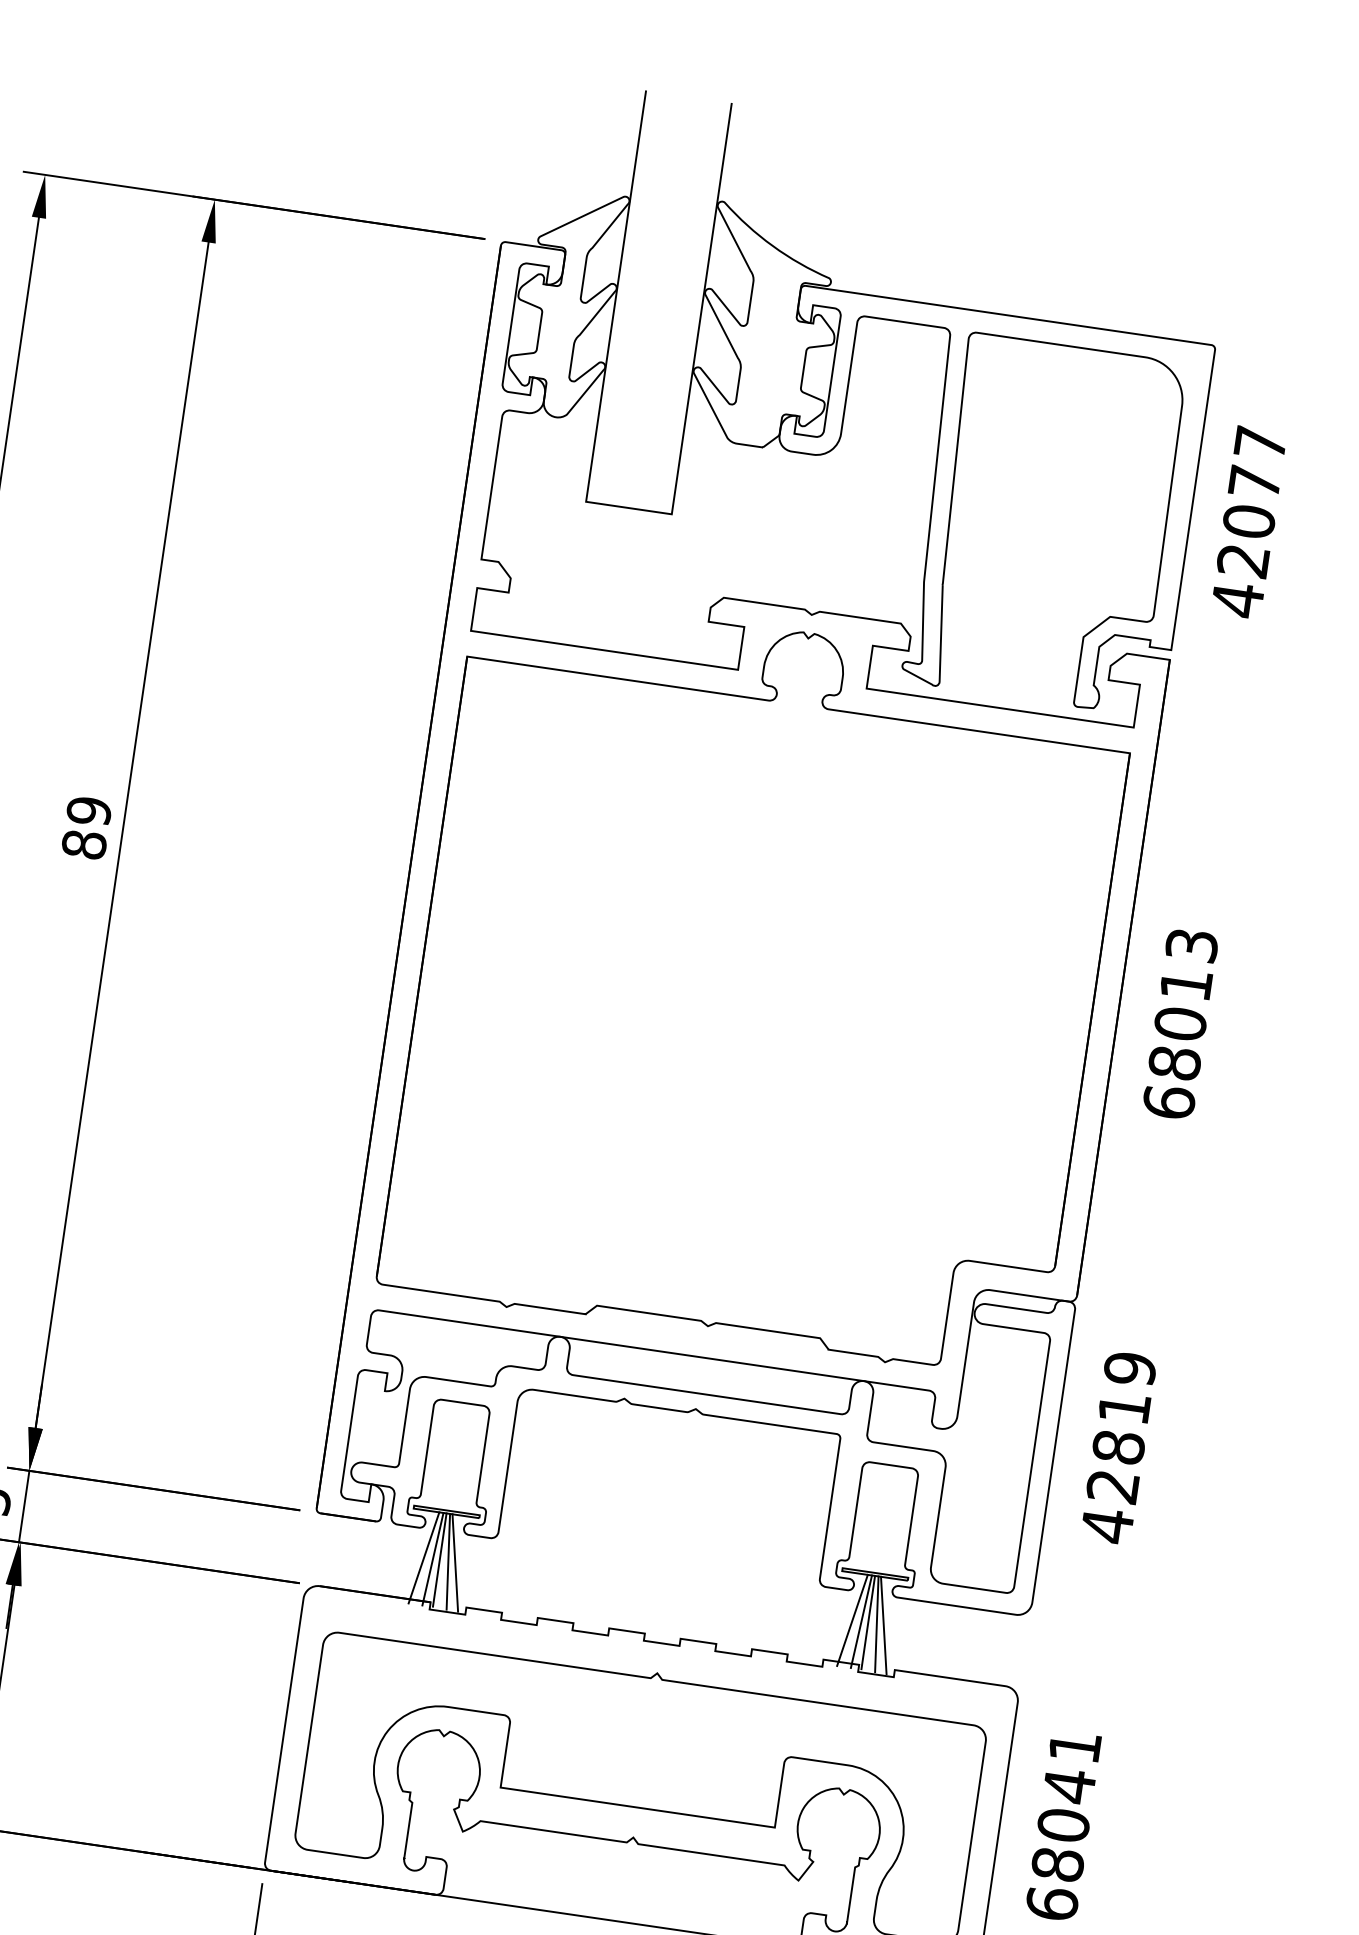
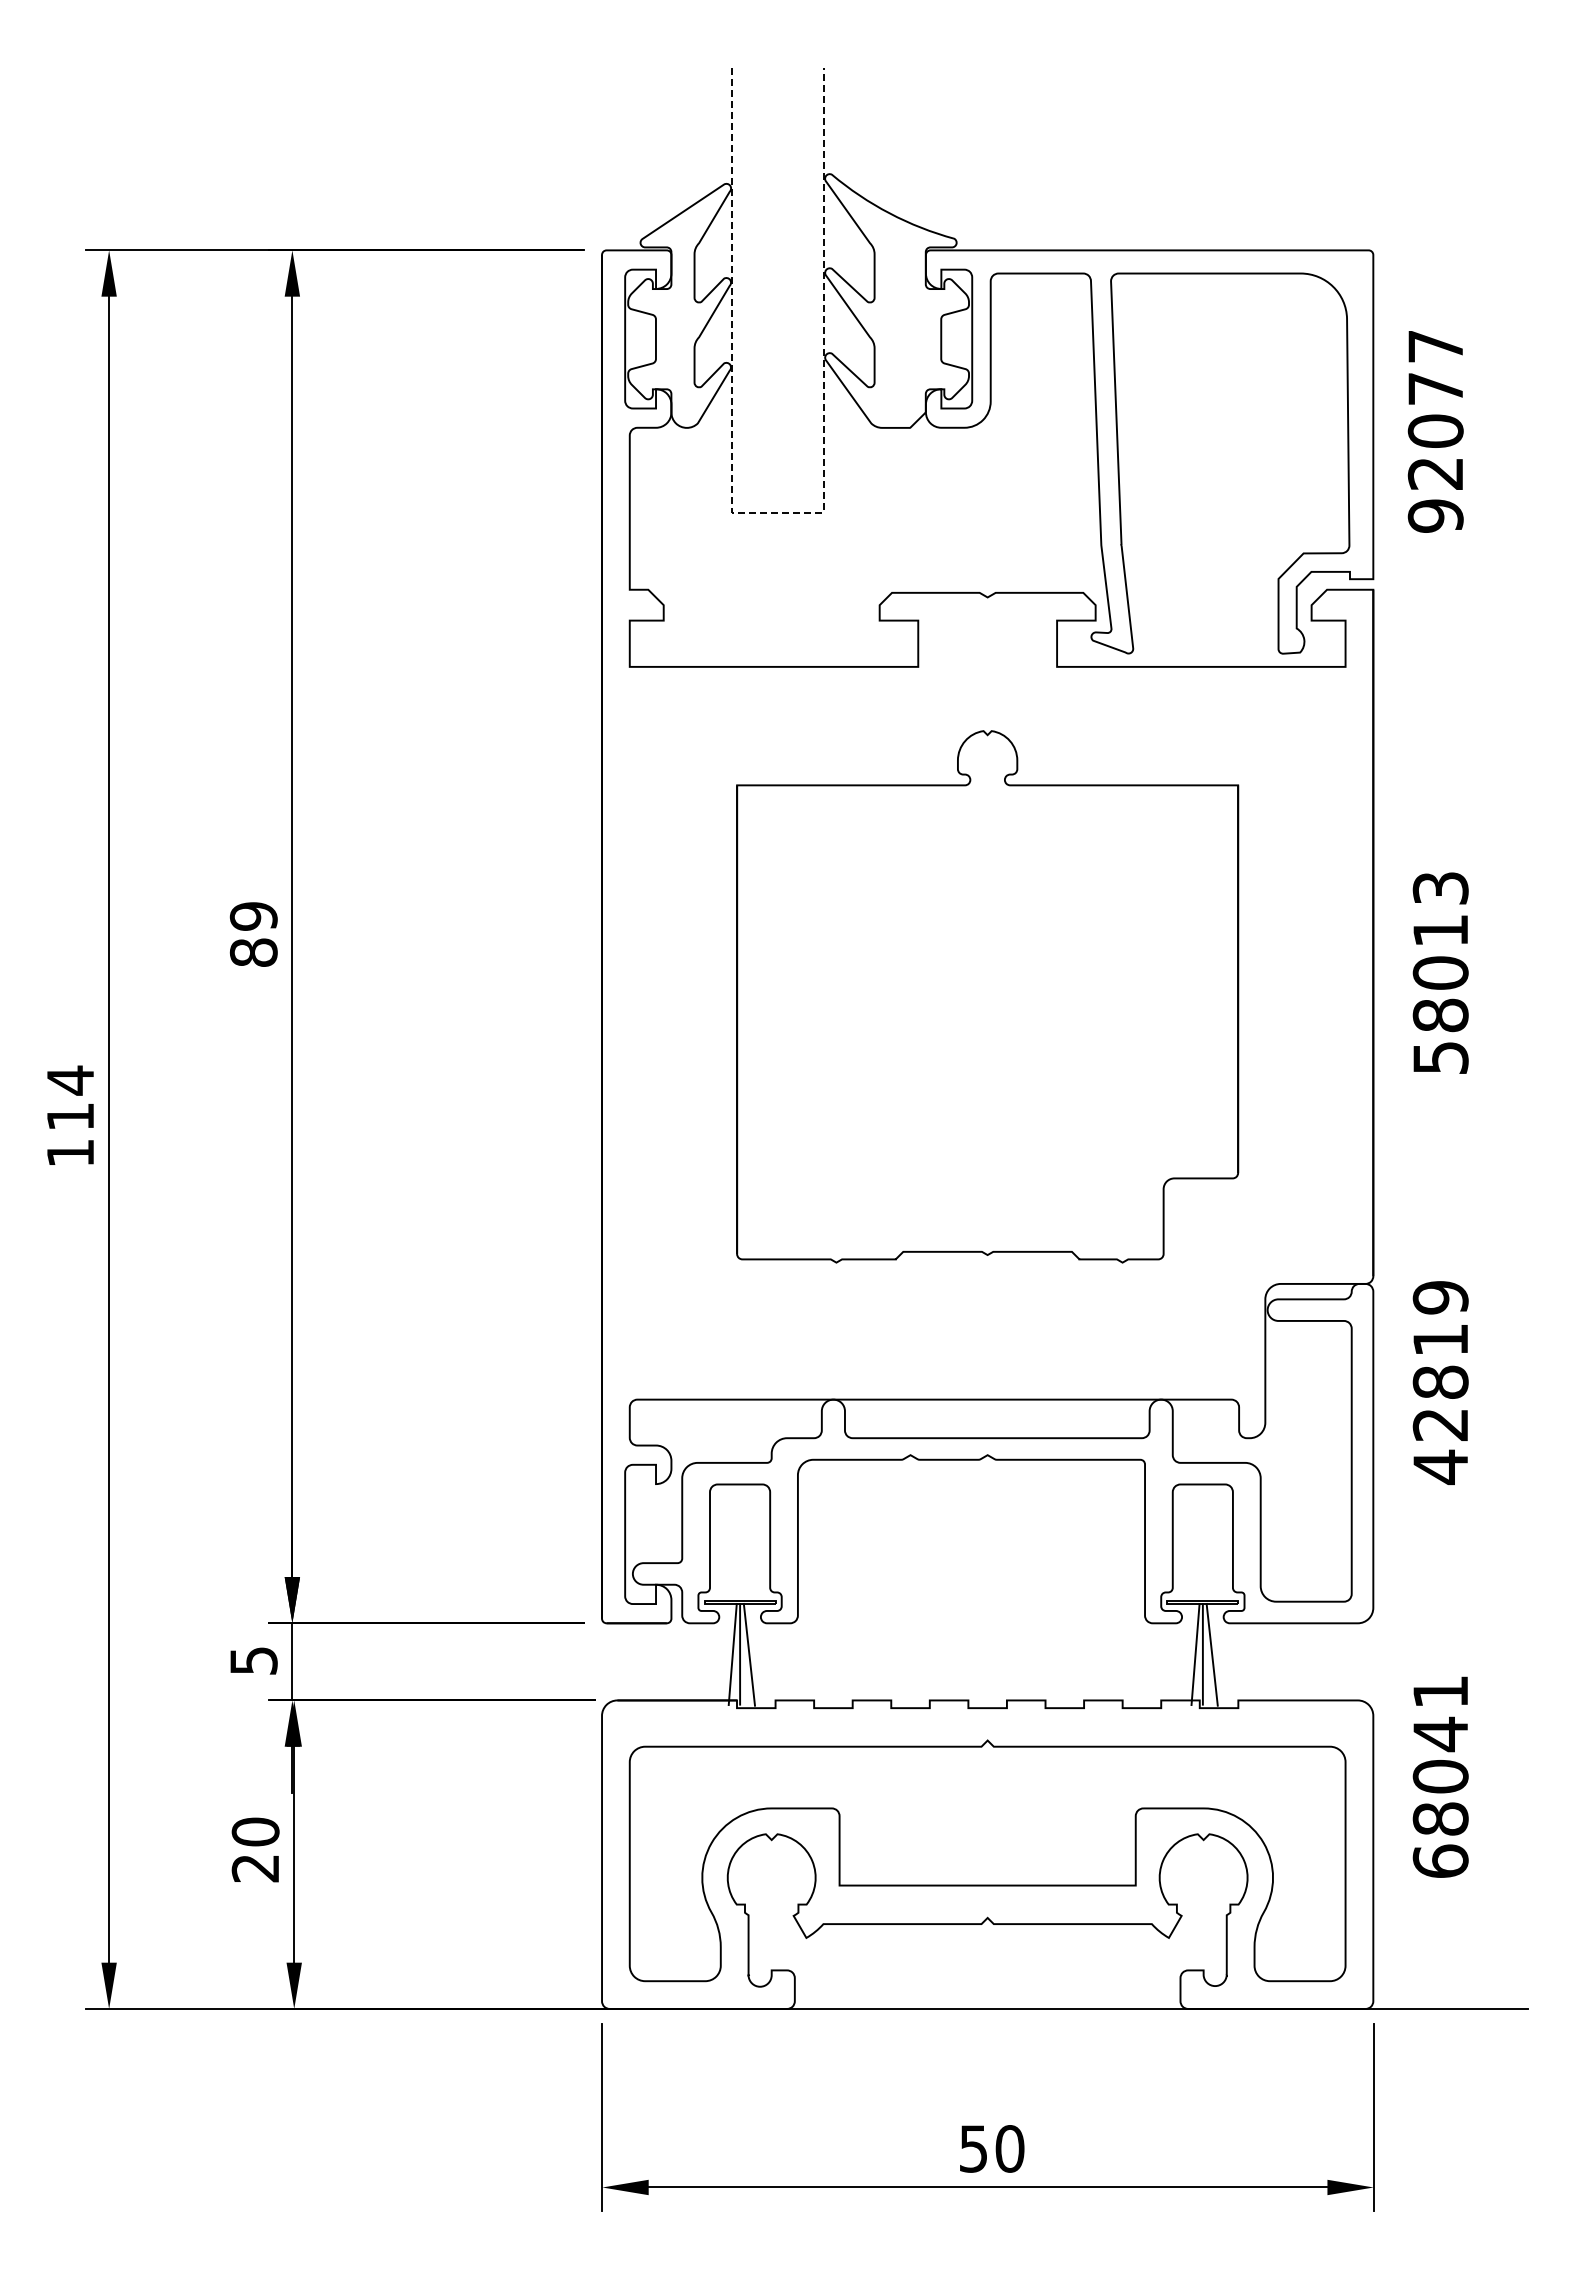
line: (629, 508) -> (778, 512), solid -> dashed
text: (1237, 599) -> (1435, 515), 42077 -> 92077
part: (757, 984) -> (987, 996), size x0.7
text: (1168, 1102) -> (1440, 1057), 68013 -> 58013
text: (1118, 1447) -> (1440, 1382), moved
line: (423, 1557) -> (722, 1654), removed
line: (454, 1562) -> (756, 1654), removed
line: (852, 1620) -> (1185, 1654), removed
line: (883, 1624) -> (1219, 1654), removed
text: (1063, 1825) -> (1440, 1776), moved

